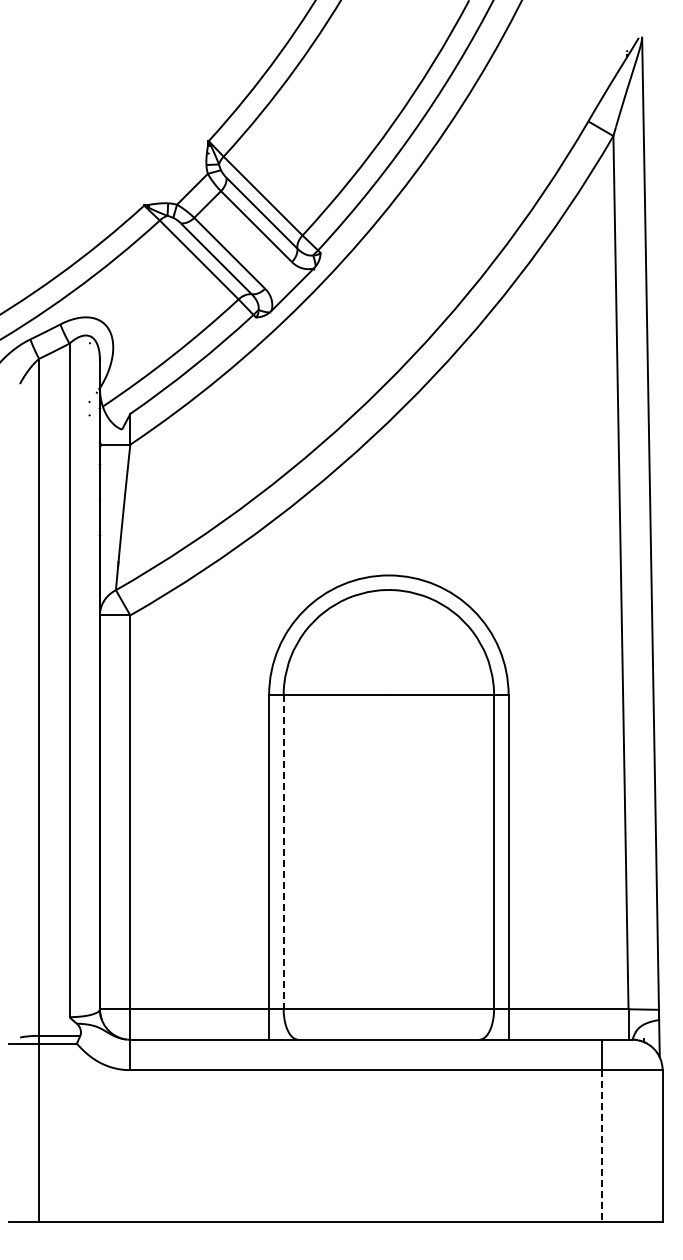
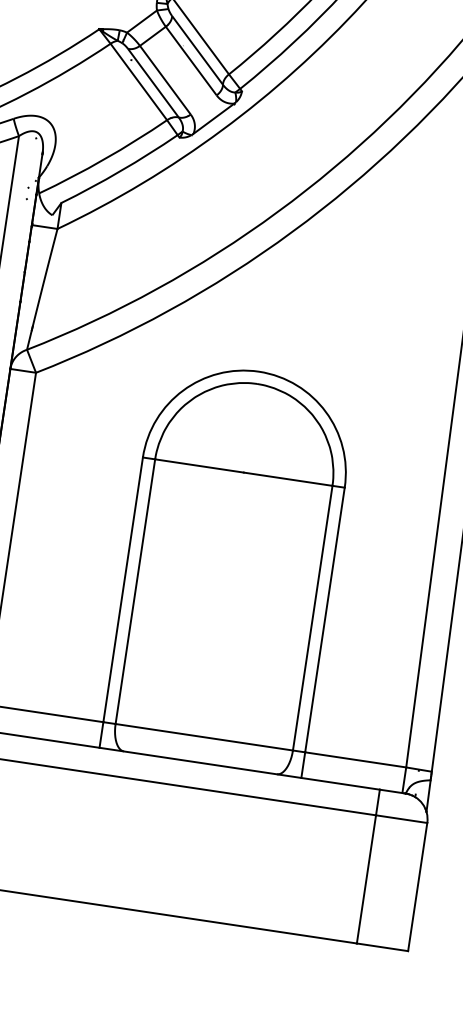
line: (283, 852) -> (135, 591), dashed -> solid
line: (601, 1146) -> (366, 879), dashed -> solid

